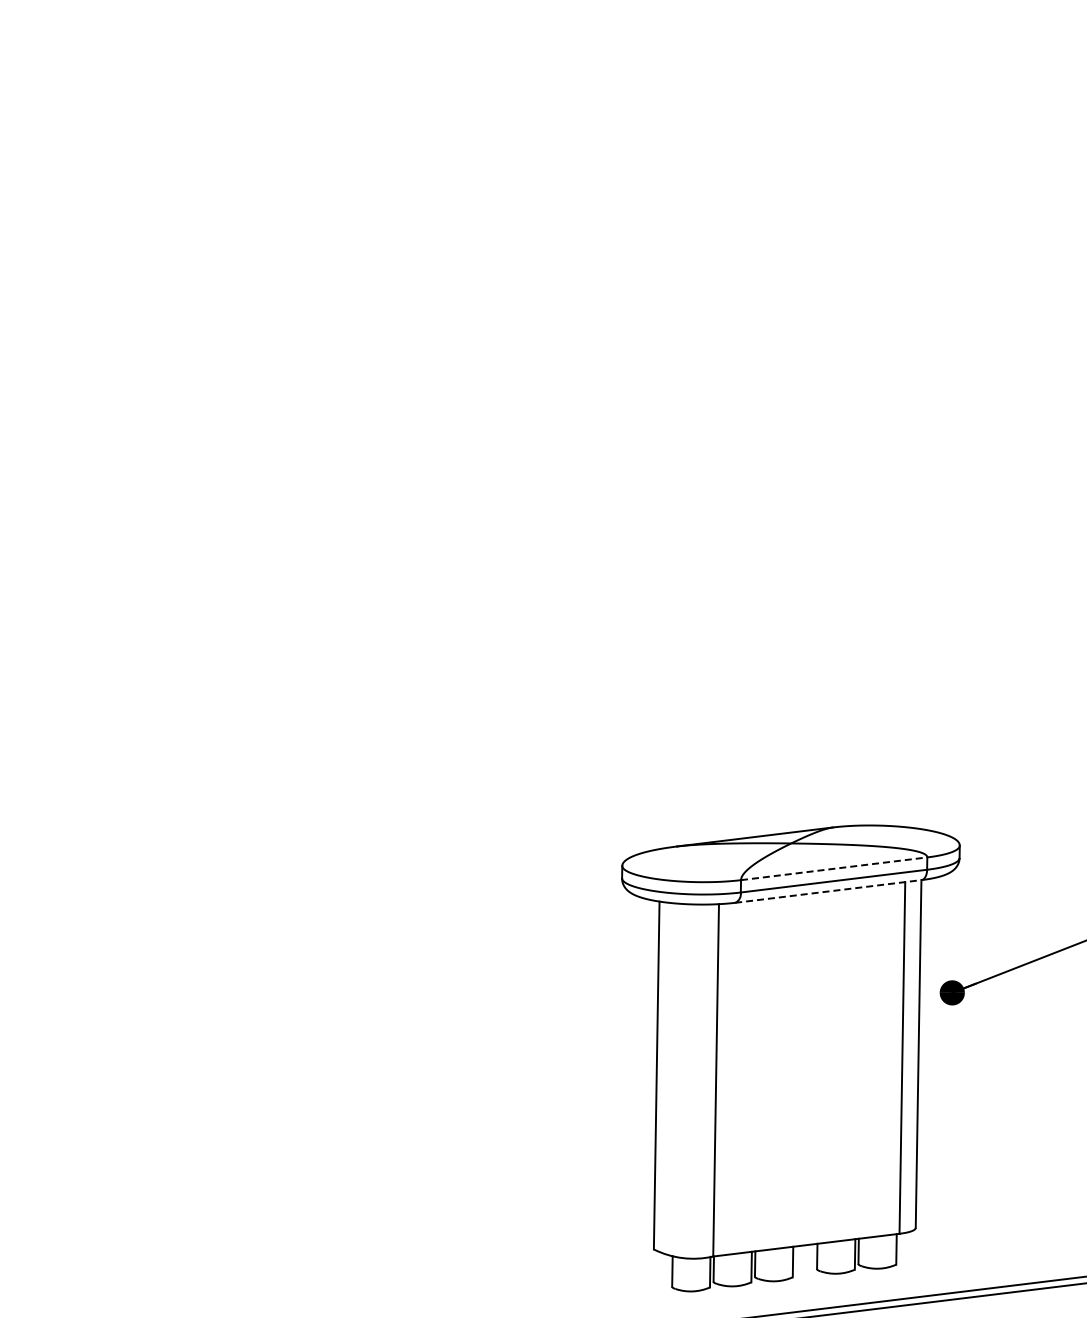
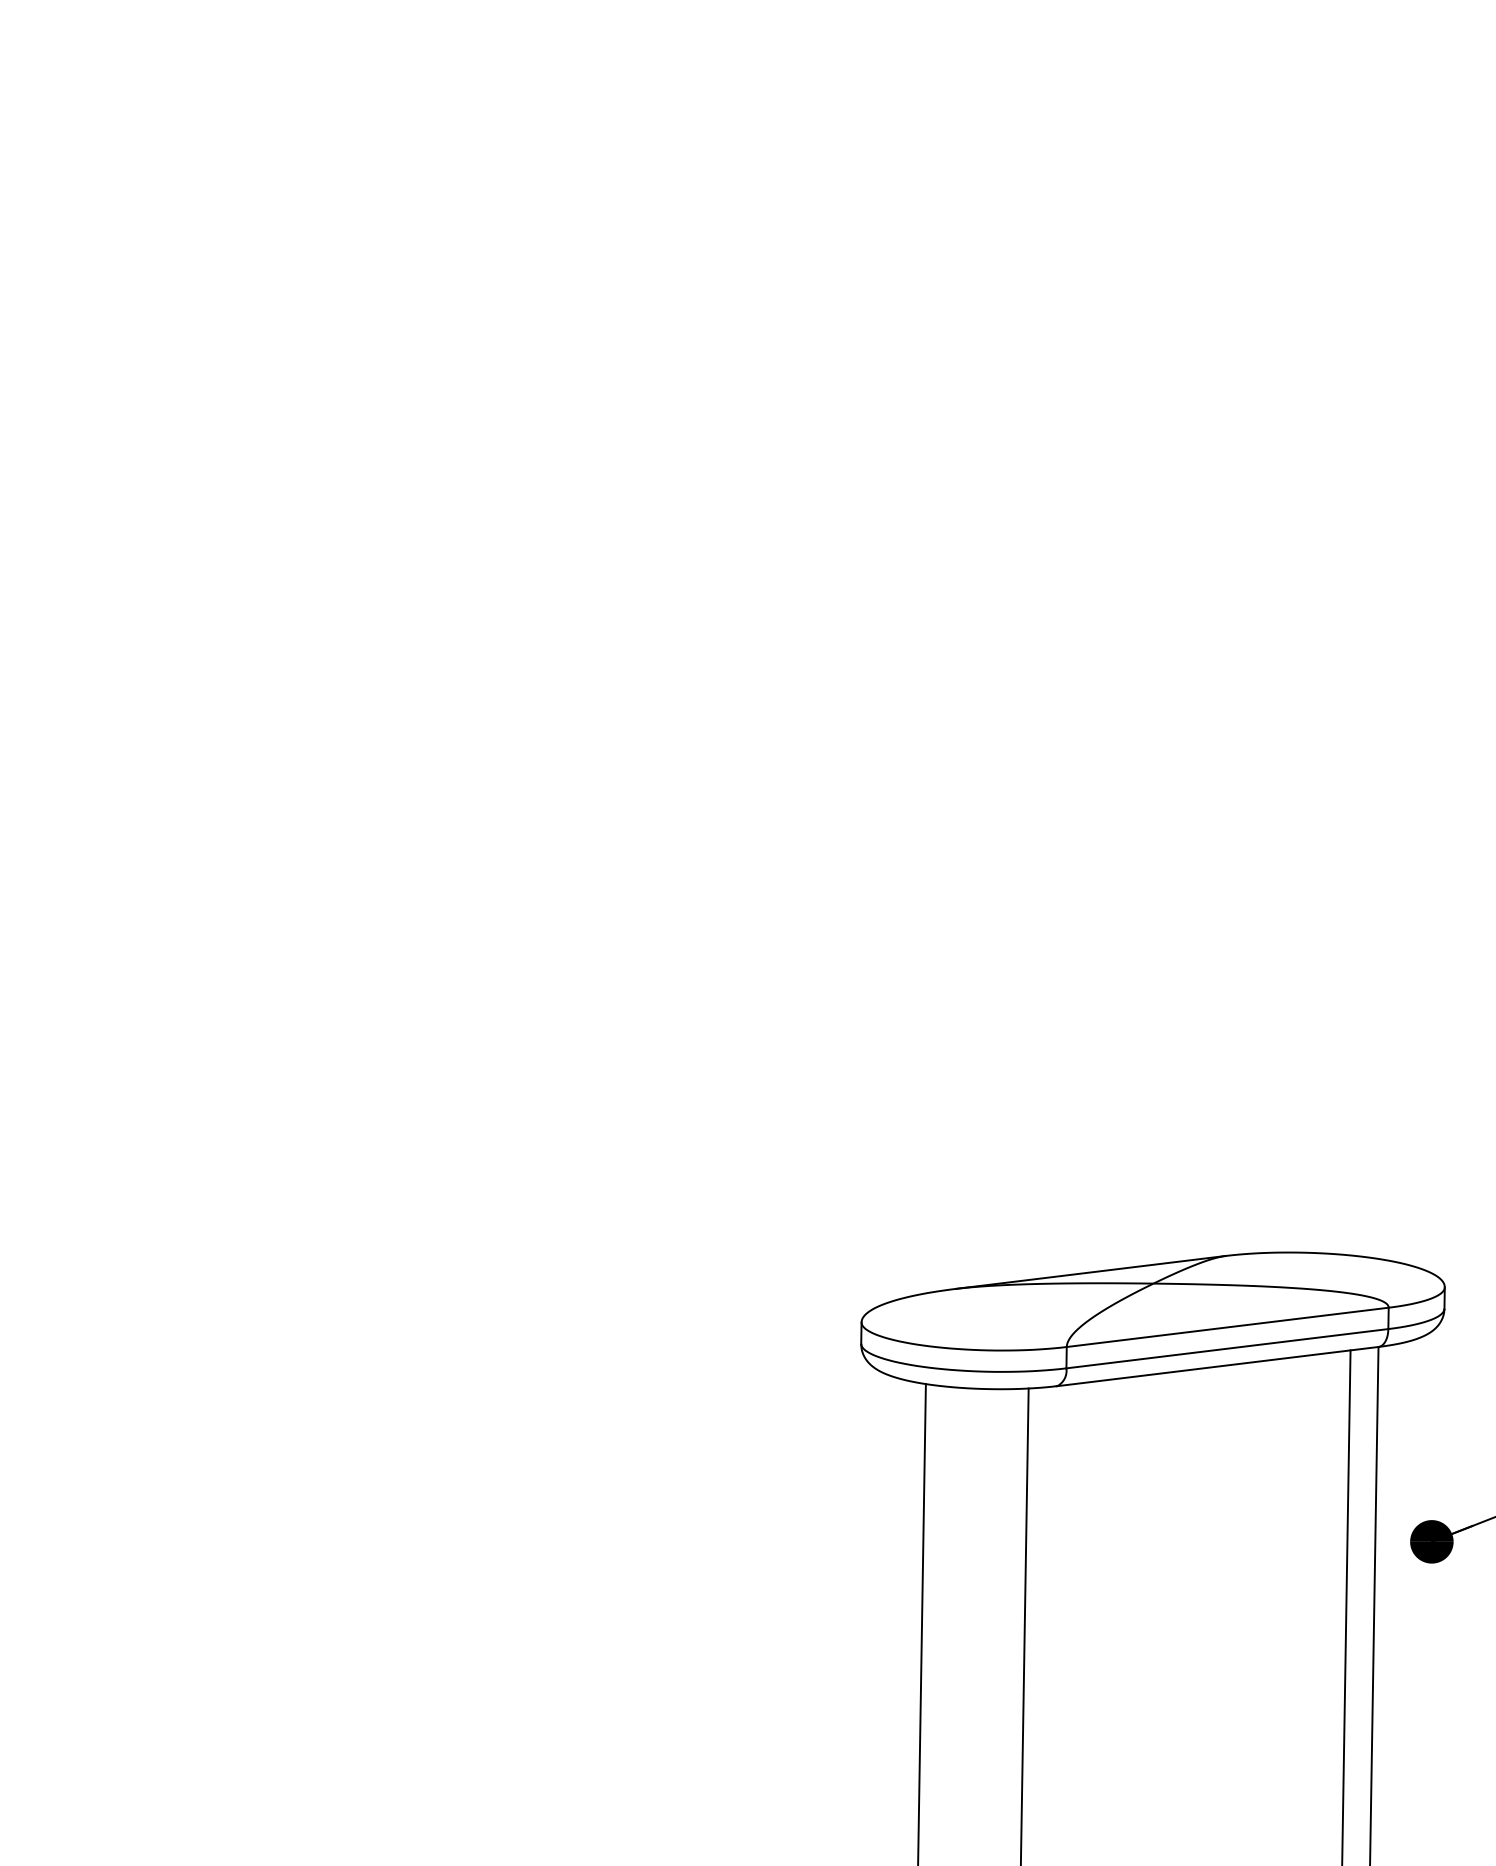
line: (834, 868) -> (1228, 1326), dashed -> solid
line: (828, 891) -> (1217, 1366), dashed -> solid

